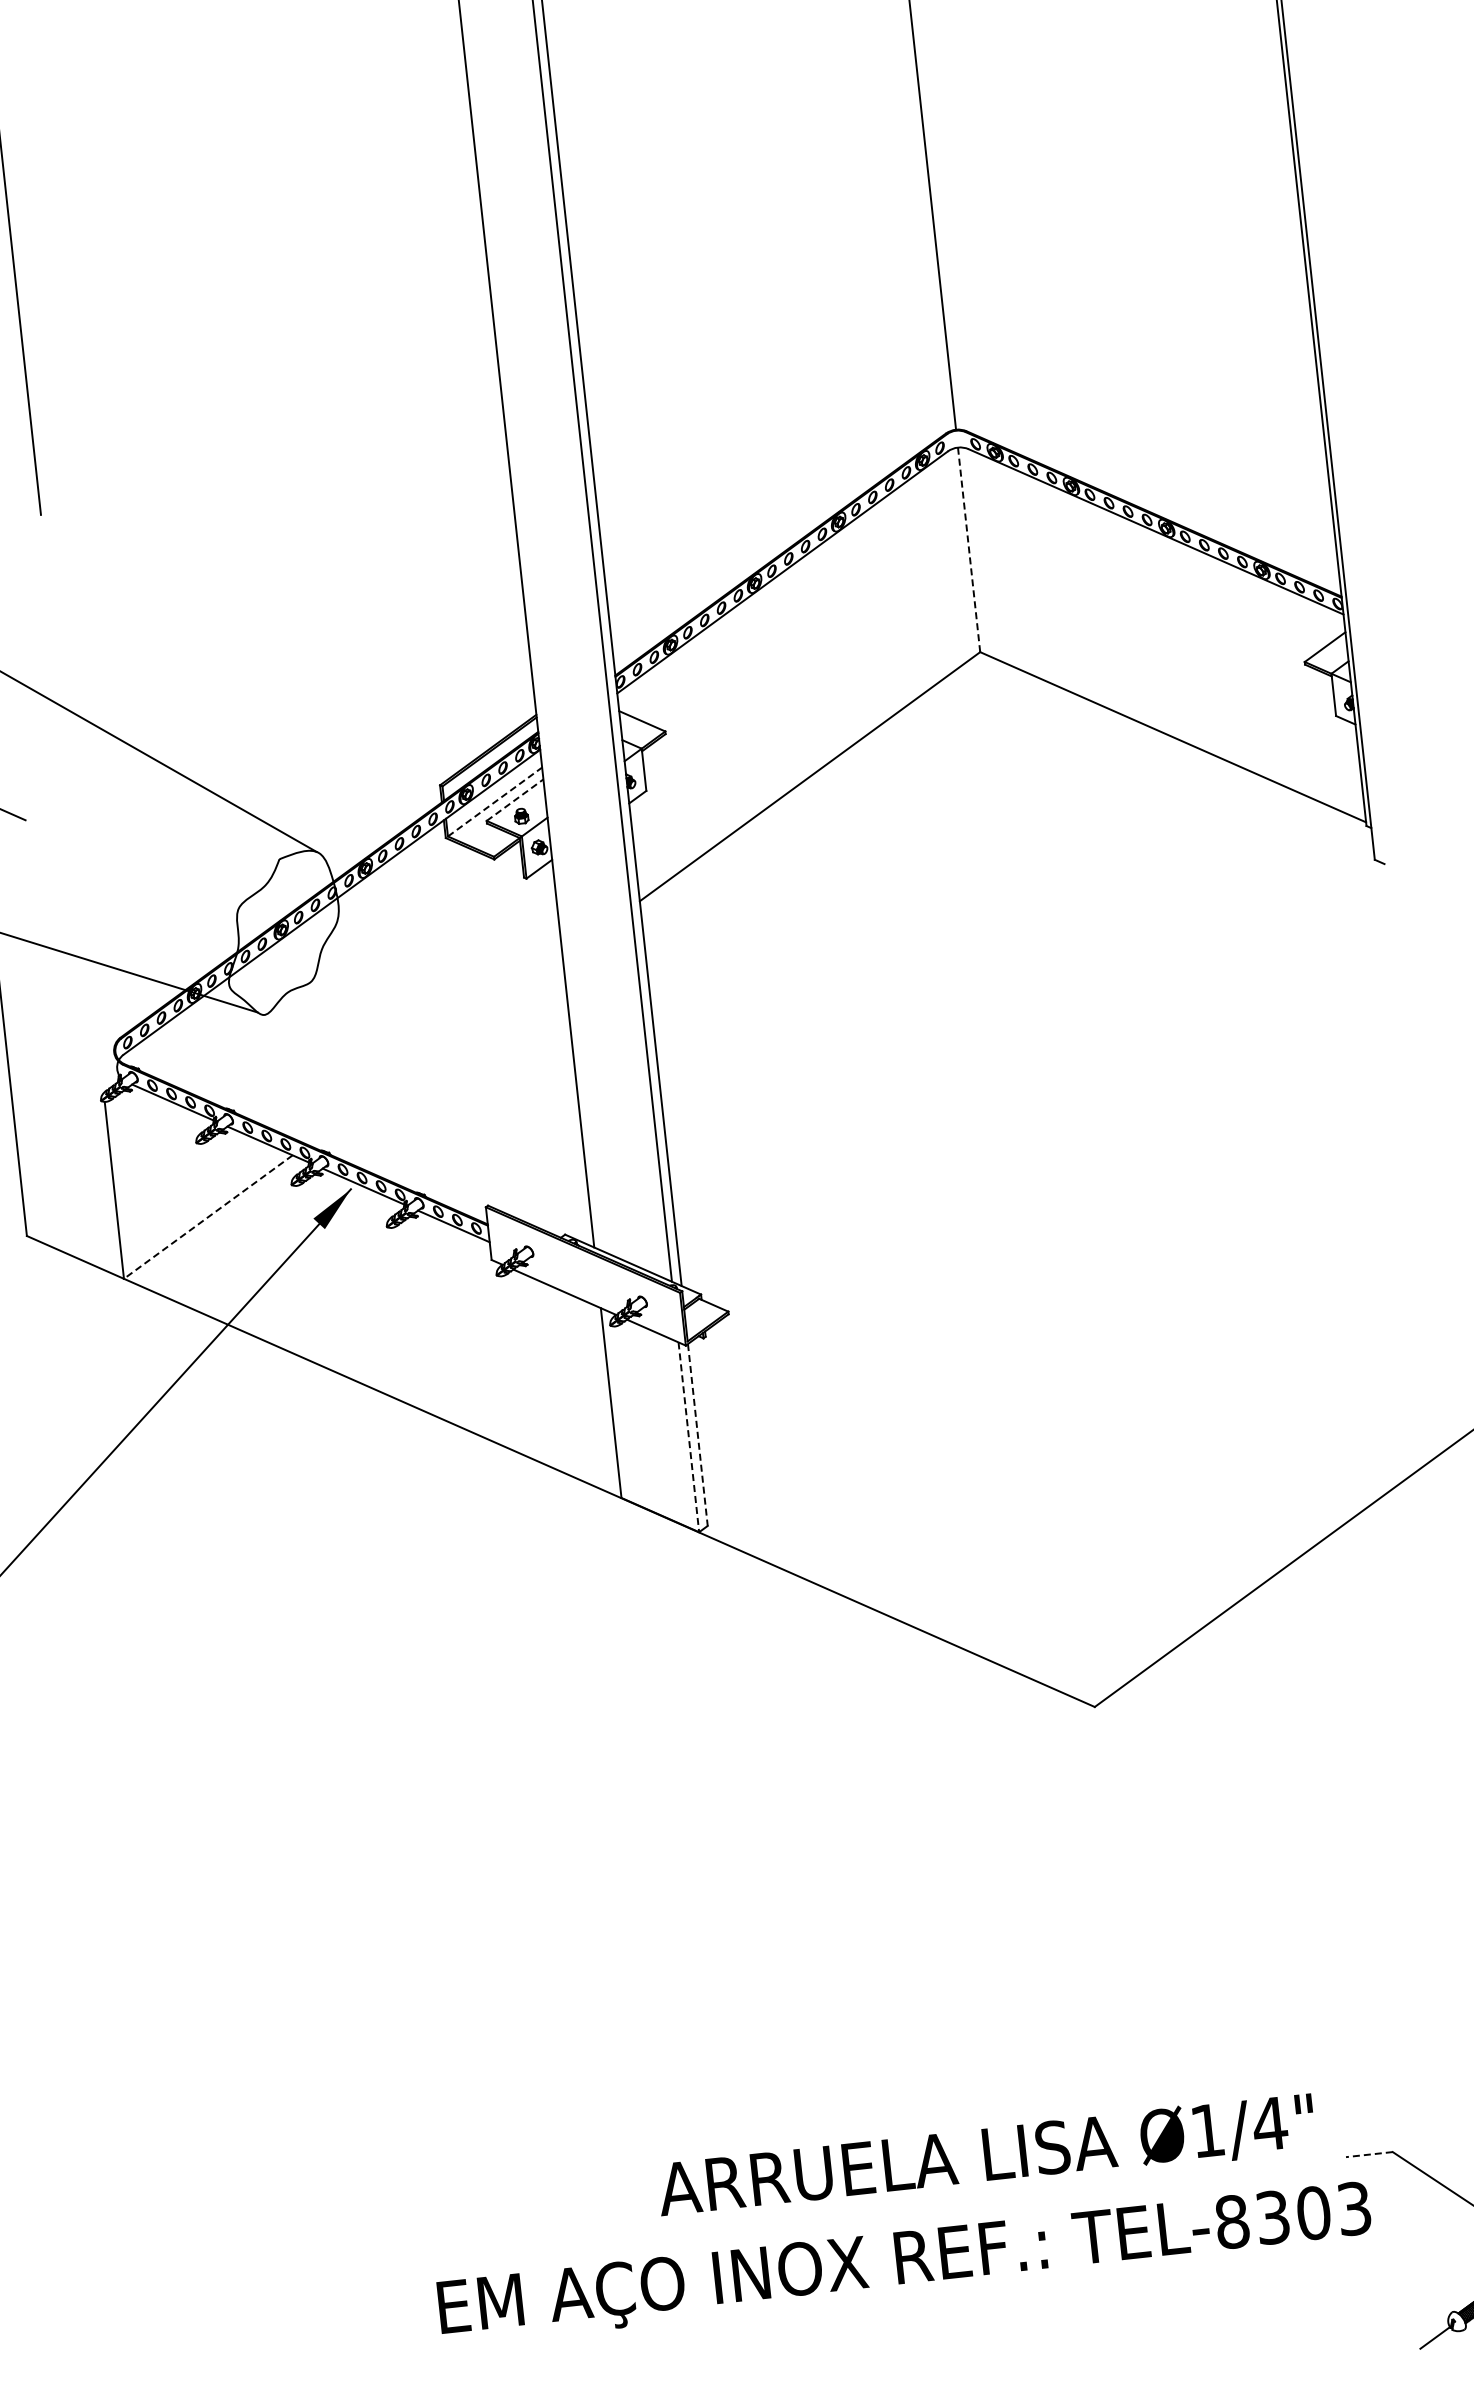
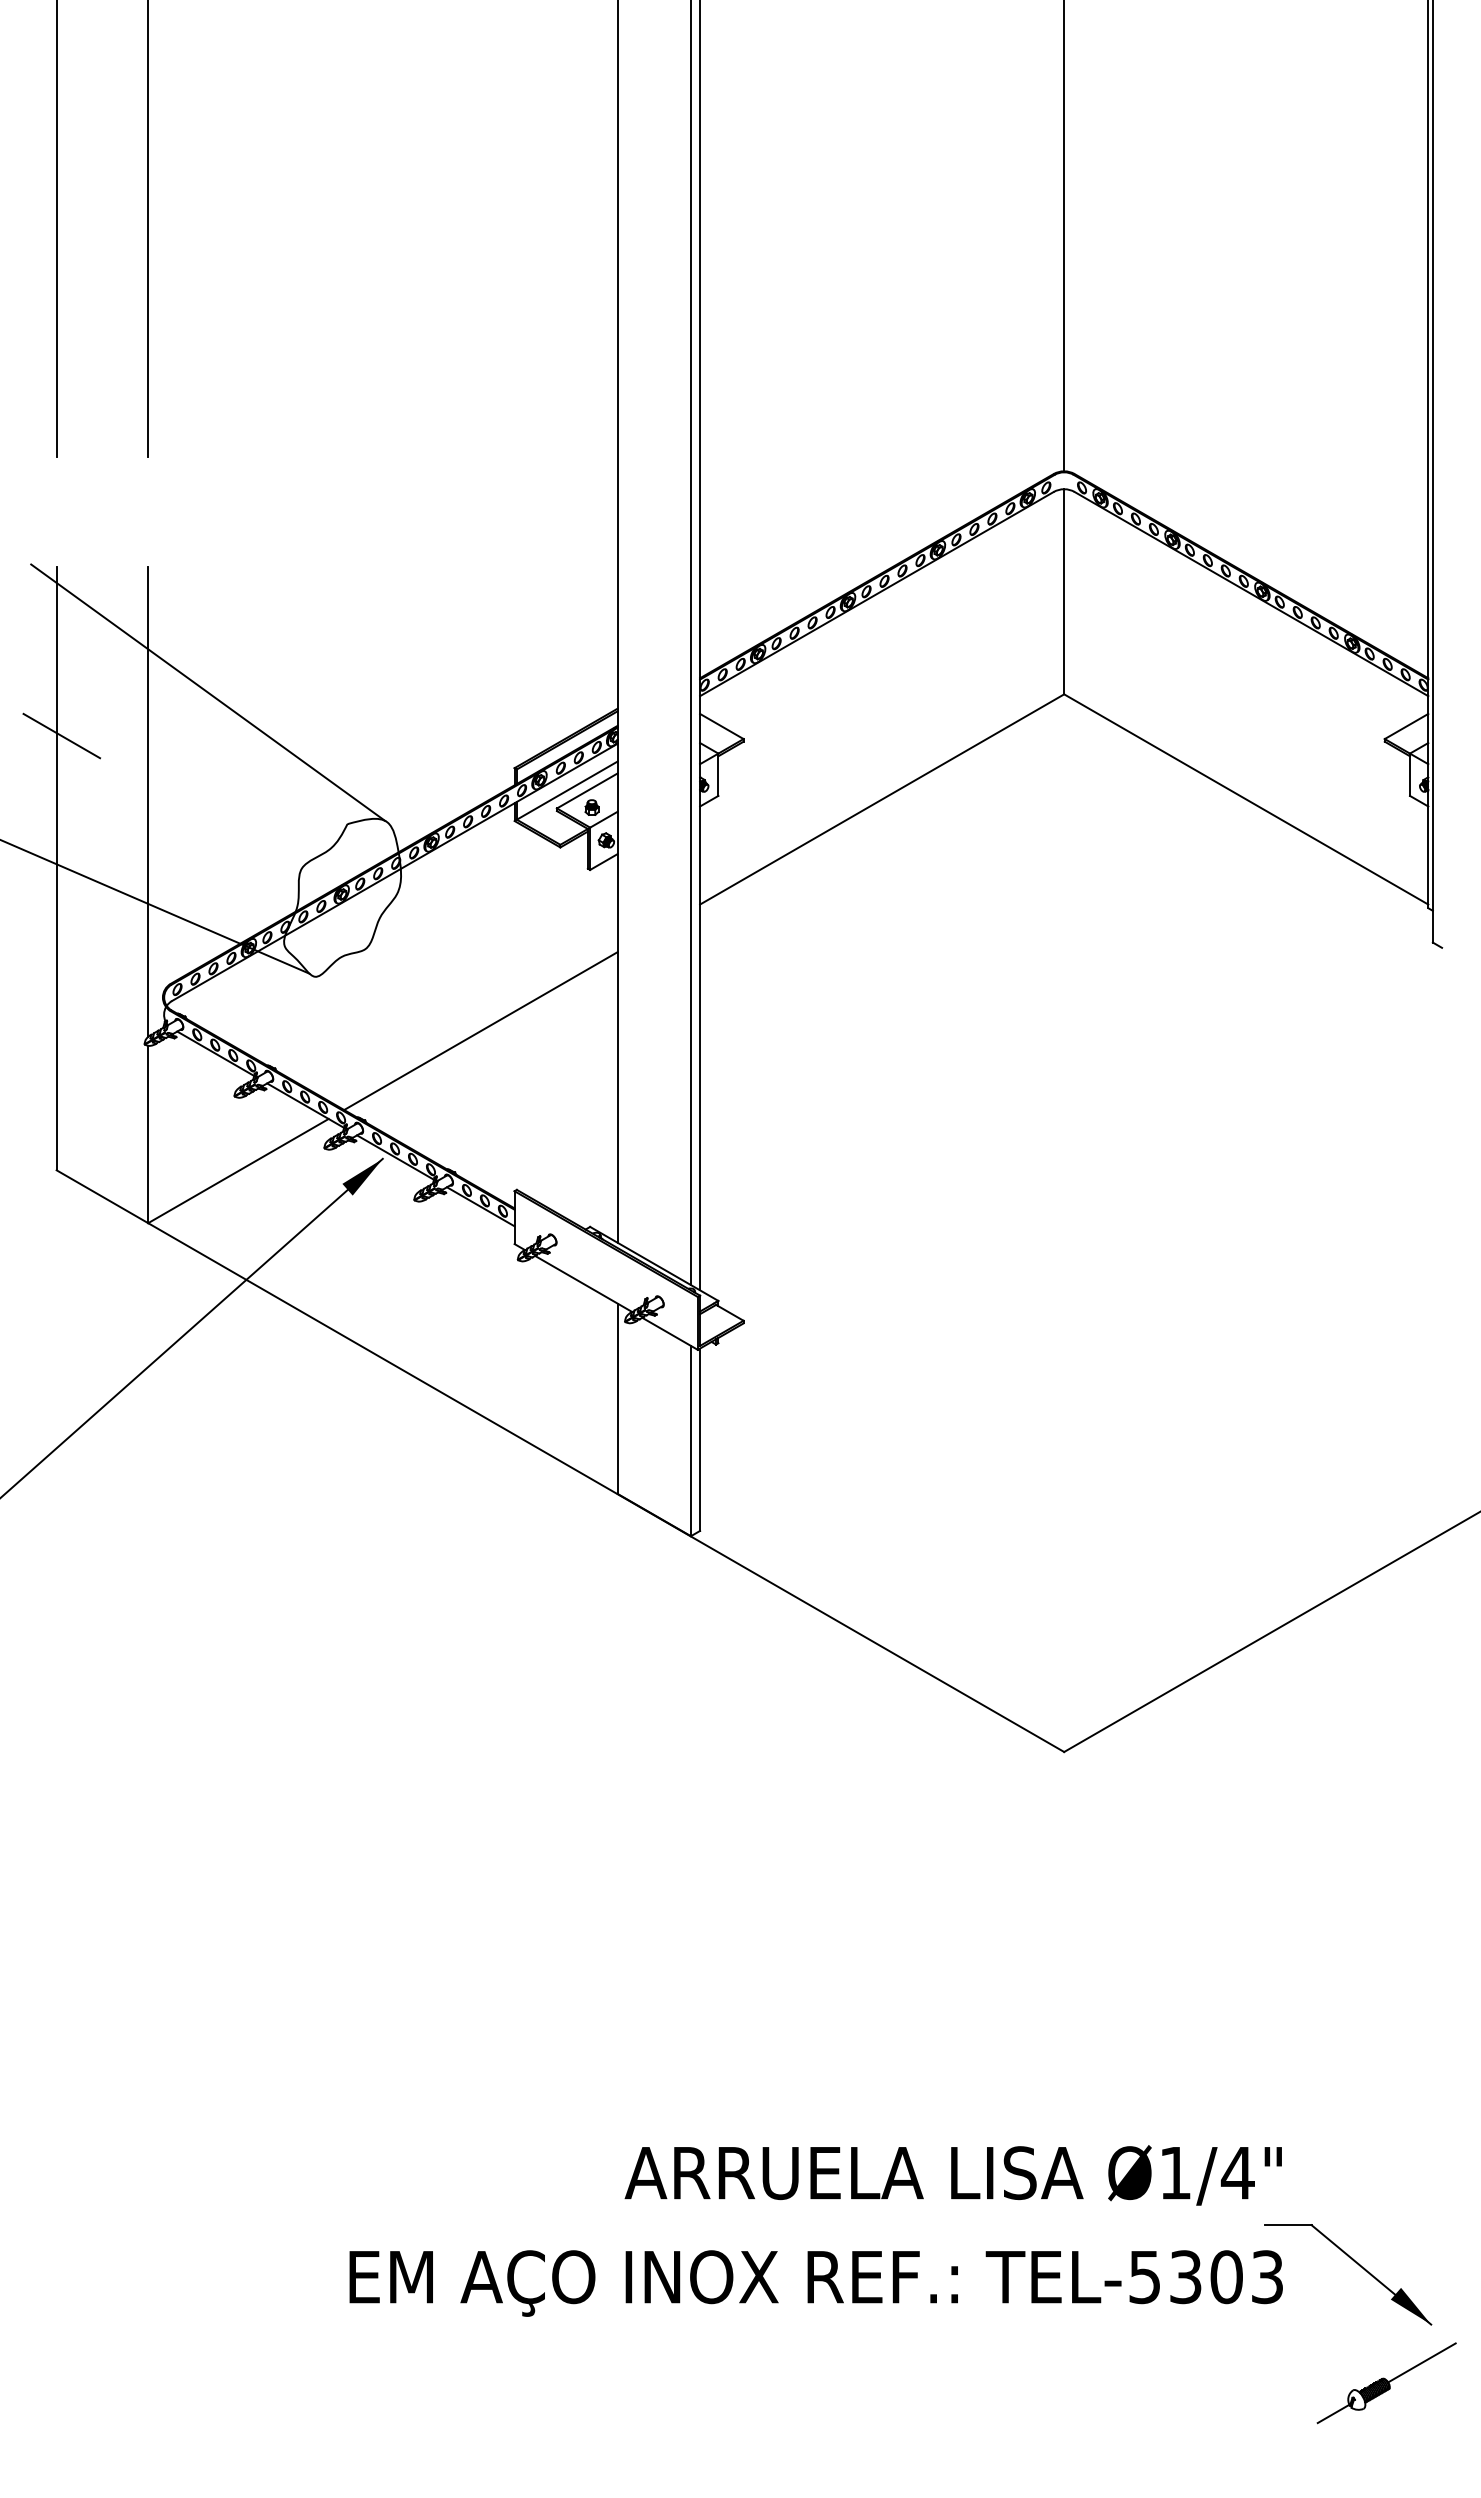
line: (969, 549) -> (1064, 591), dashed -> solid
line: (515, 799) -> (587, 790), dashed -> solid
line: (495, 801) -> (567, 790), dashed -> solid
line: (78, 858) -> (148, 801), added
line: (434, 1051) -> (480, 1031), added
line: (208, 1217) -> (238, 1171), dashed -> solid
line: (698, 1435) -> (700, 1440), dashed -> solid
line: (688, 1437) -> (690, 1441), dashed -> solid
line: (1368, 2155) -> (1287, 2225), dashed -> solid
text: (985, 2157) -> (952, 2175), moved
text: (1232, 2222) -> (1145, 2277), TEL-8303 -> TEL-5303

